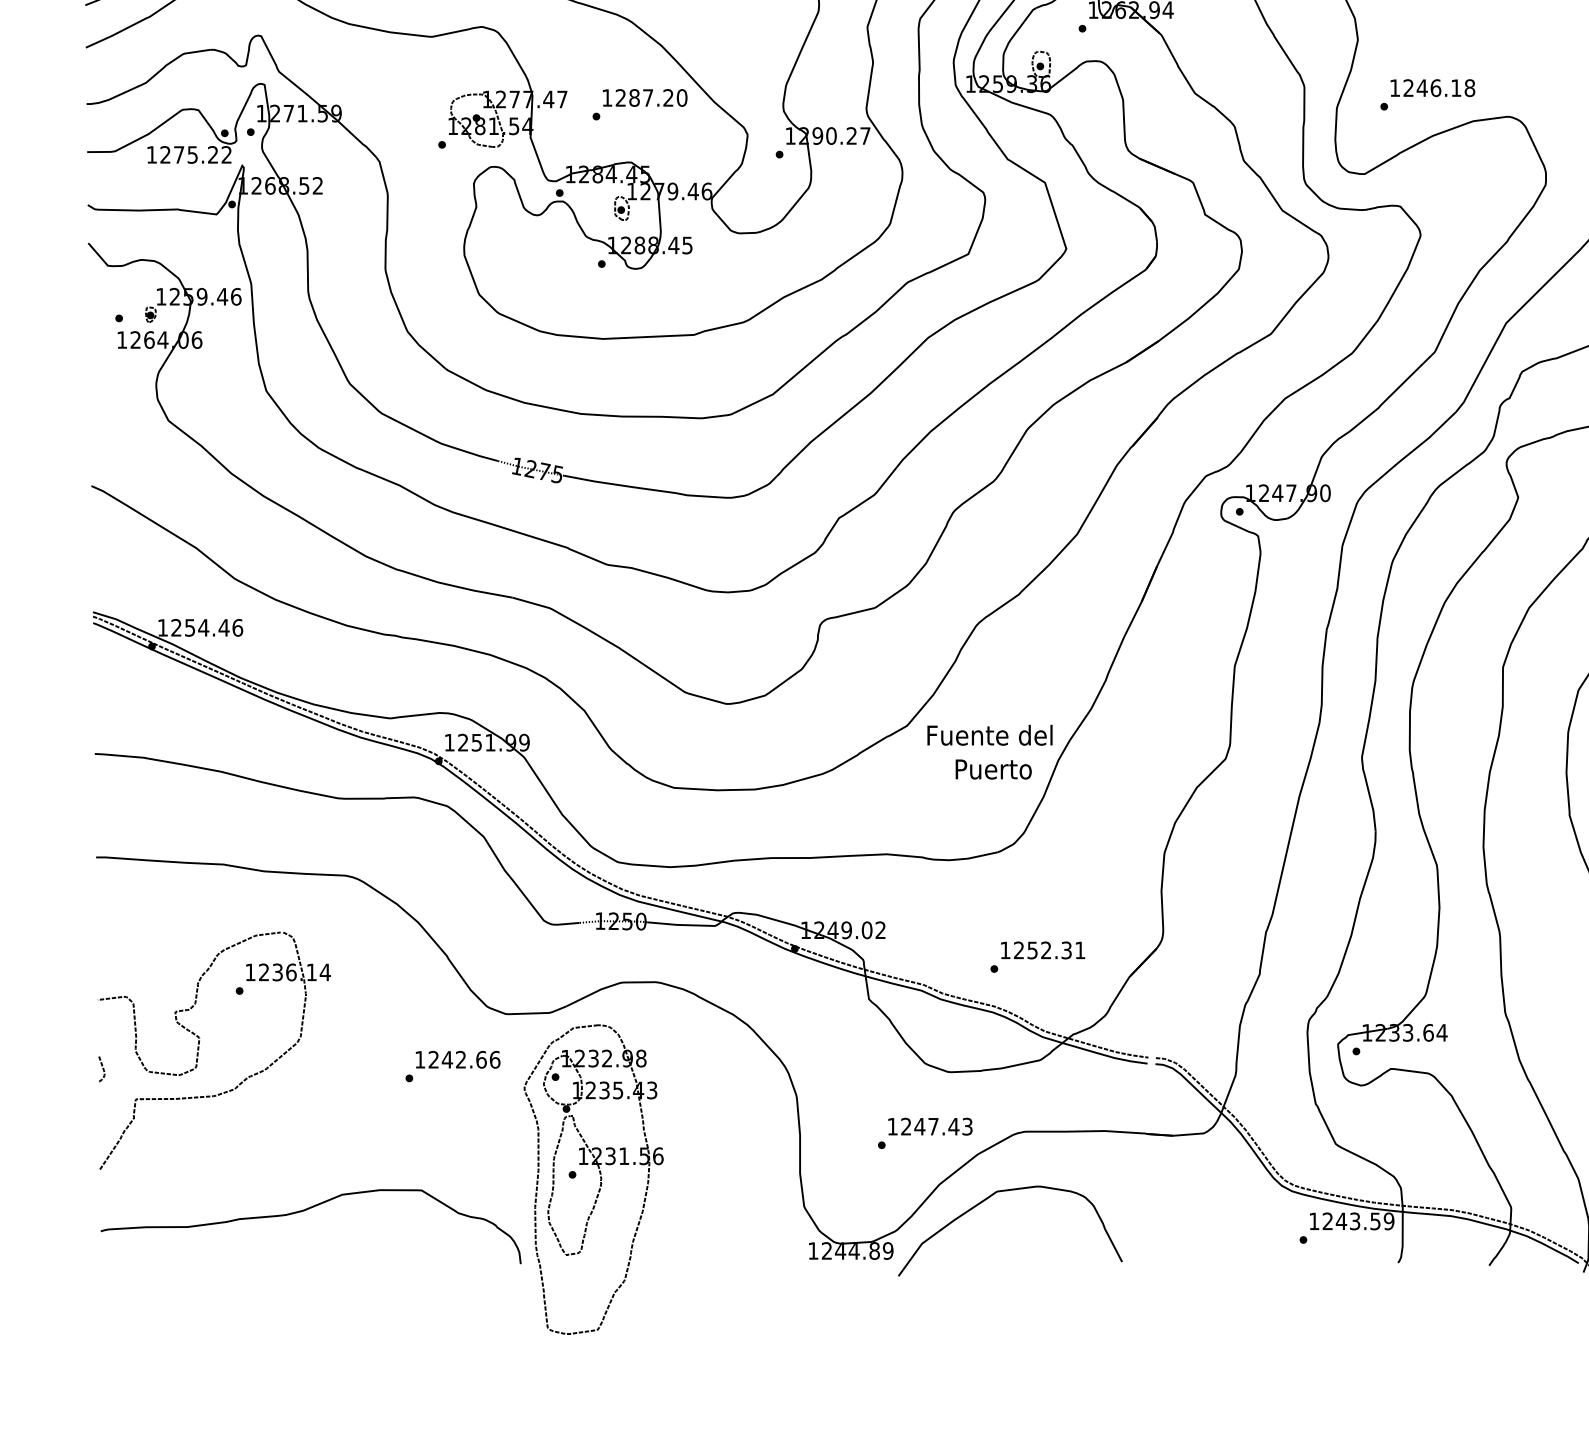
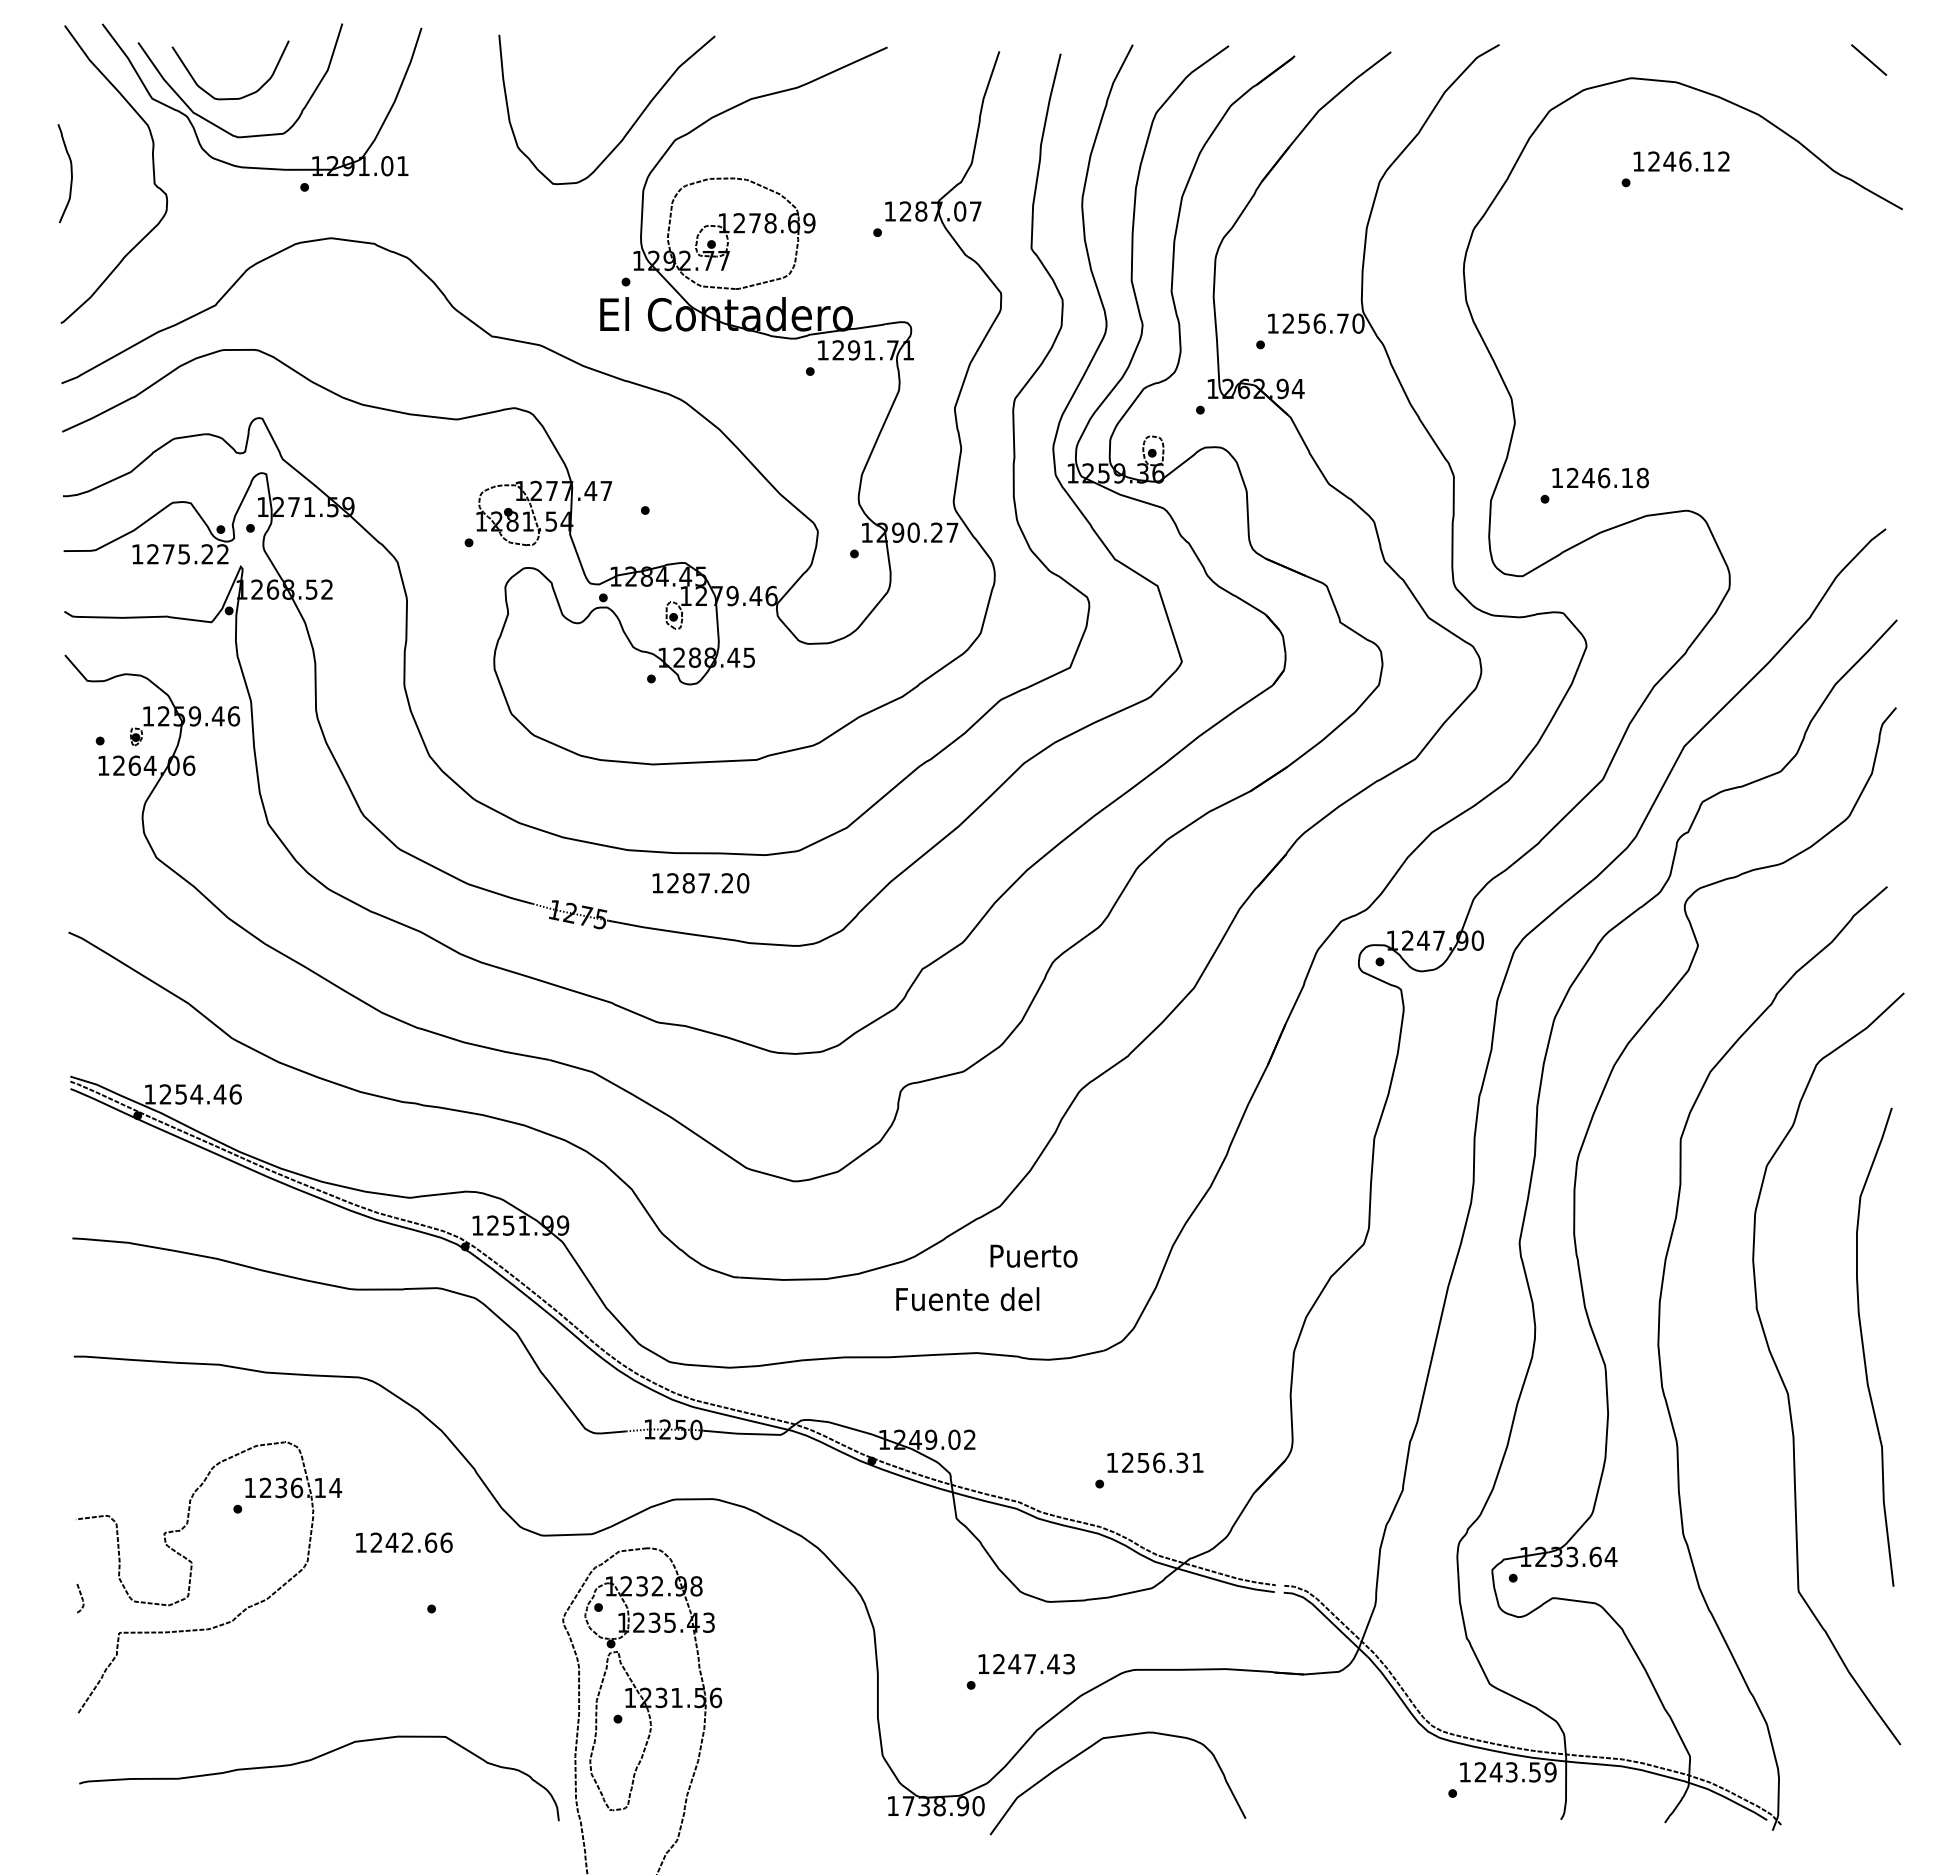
text: (644, 98) -> (700, 883), moved
text: (989, 735) -> (967, 1299), moved
text: (993, 768) -> (1033, 1255), moved
text: (1046, 950) -> (1159, 1462), 1252.31 -> 1256.31
text: (458, 1059) -> (404, 1542), moved
text: (857, 1250) -> (943, 1805), 1244.89 -> 1738.90

